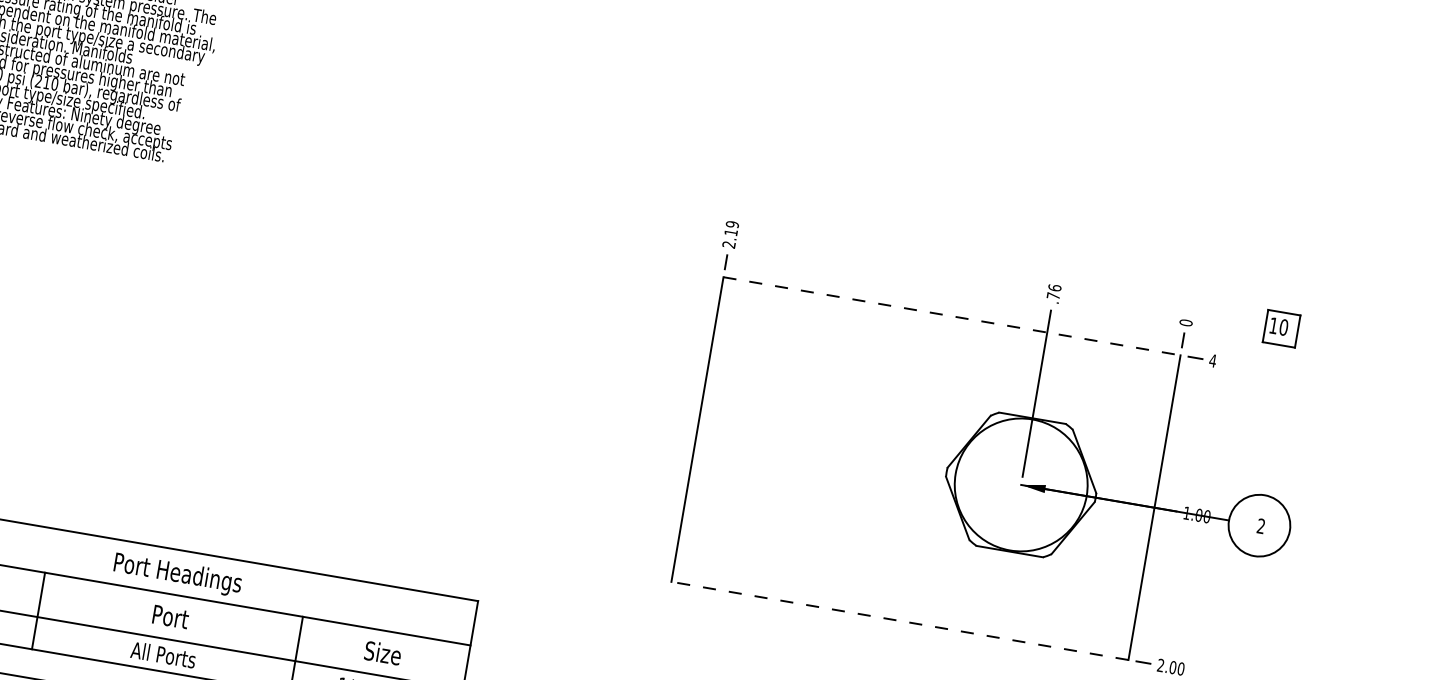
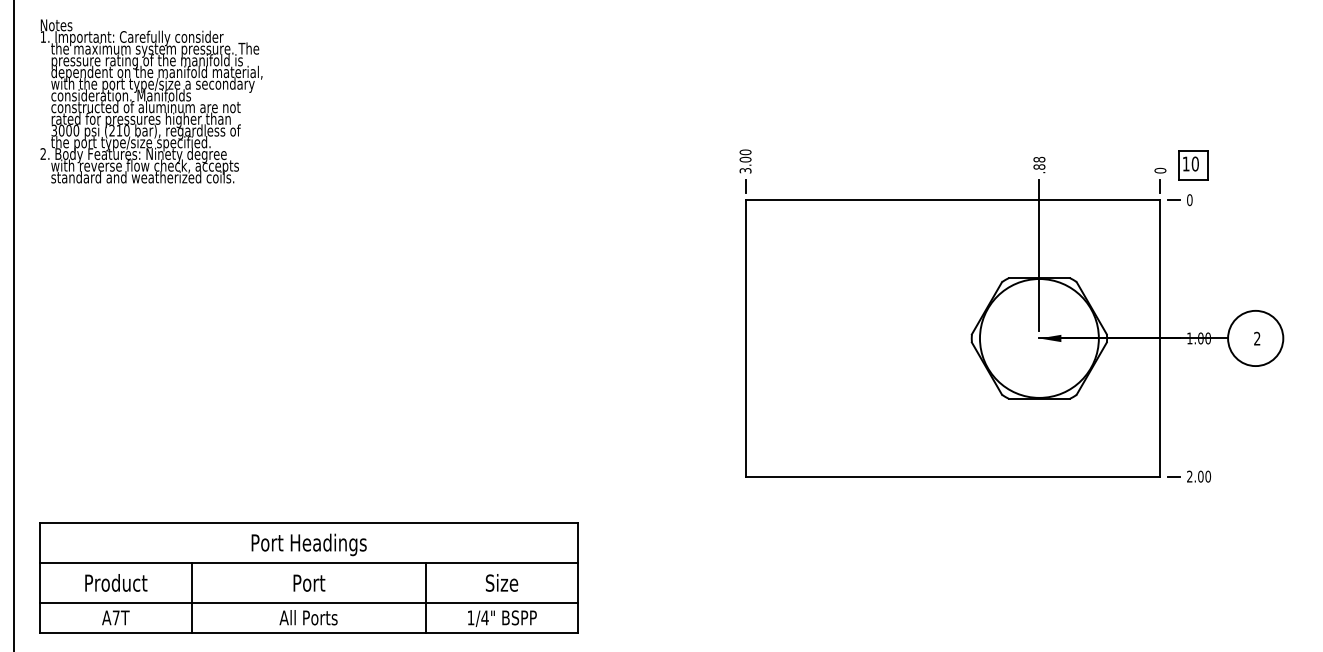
text: (730, 234) -> (745, 161), 2.19 -> 3.00
text: (1054, 291) -> (1039, 162), .76 -> .88
line: (952, 316) -> (953, 200), dashed -> solid
part: (1281, 328) -> (1193, 165), moved
text: (1212, 361) -> (1189, 200), 4 -> 0
line: (899, 620) -> (952, 476), dashed -> solid

